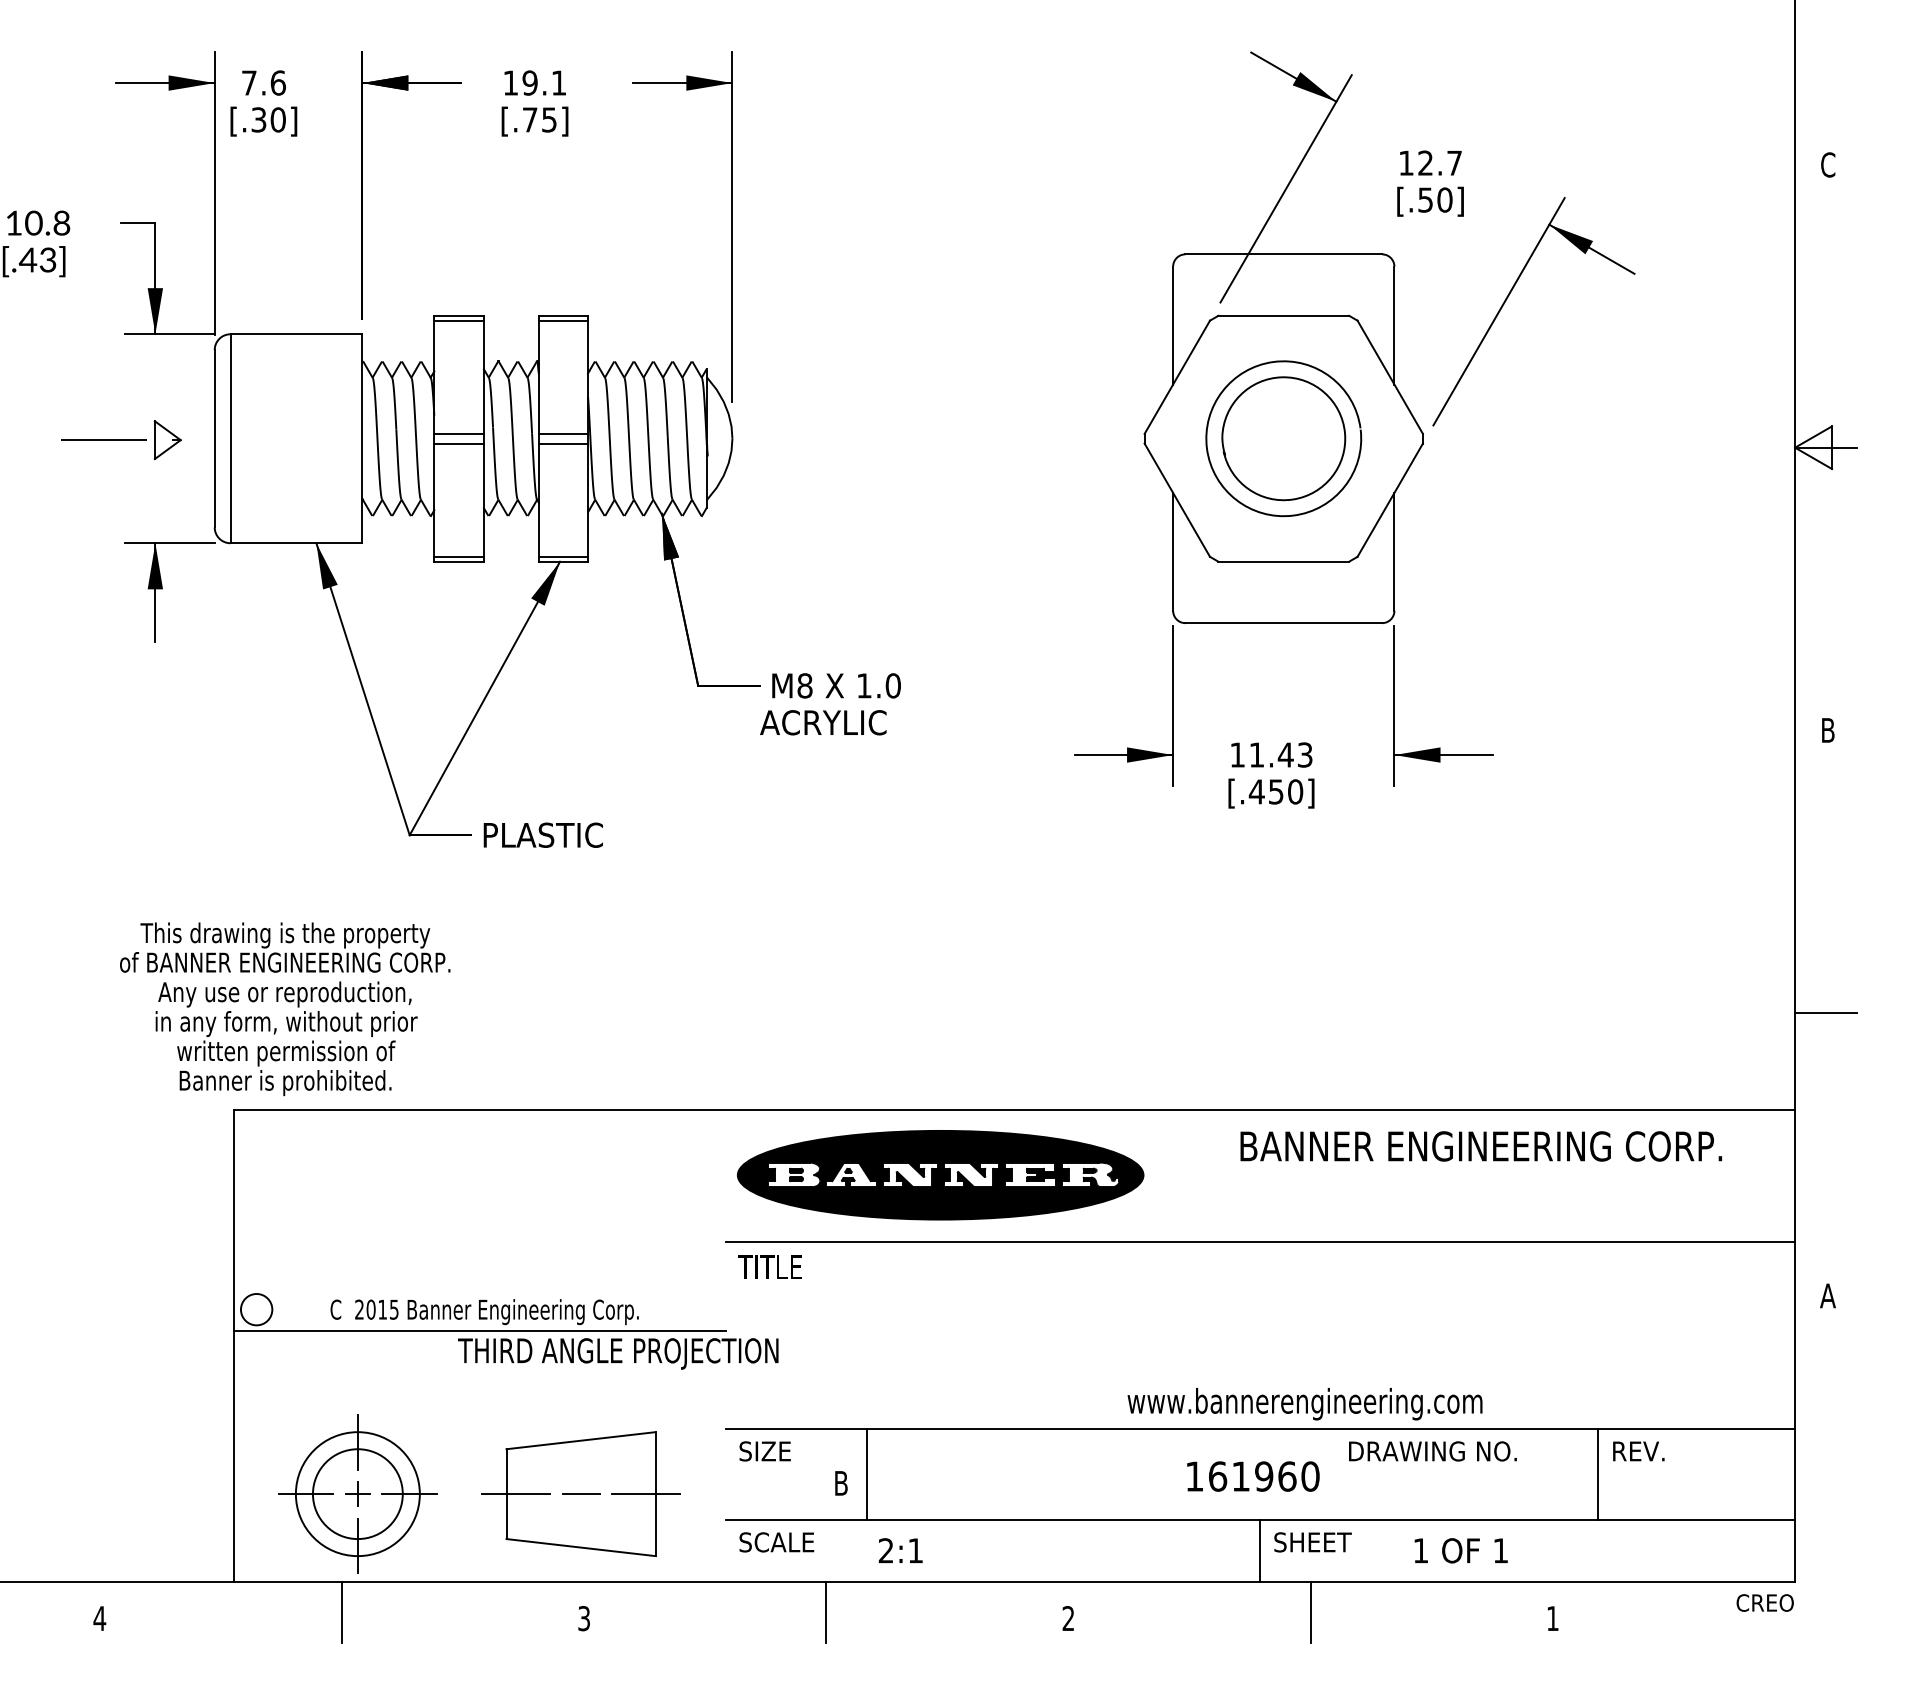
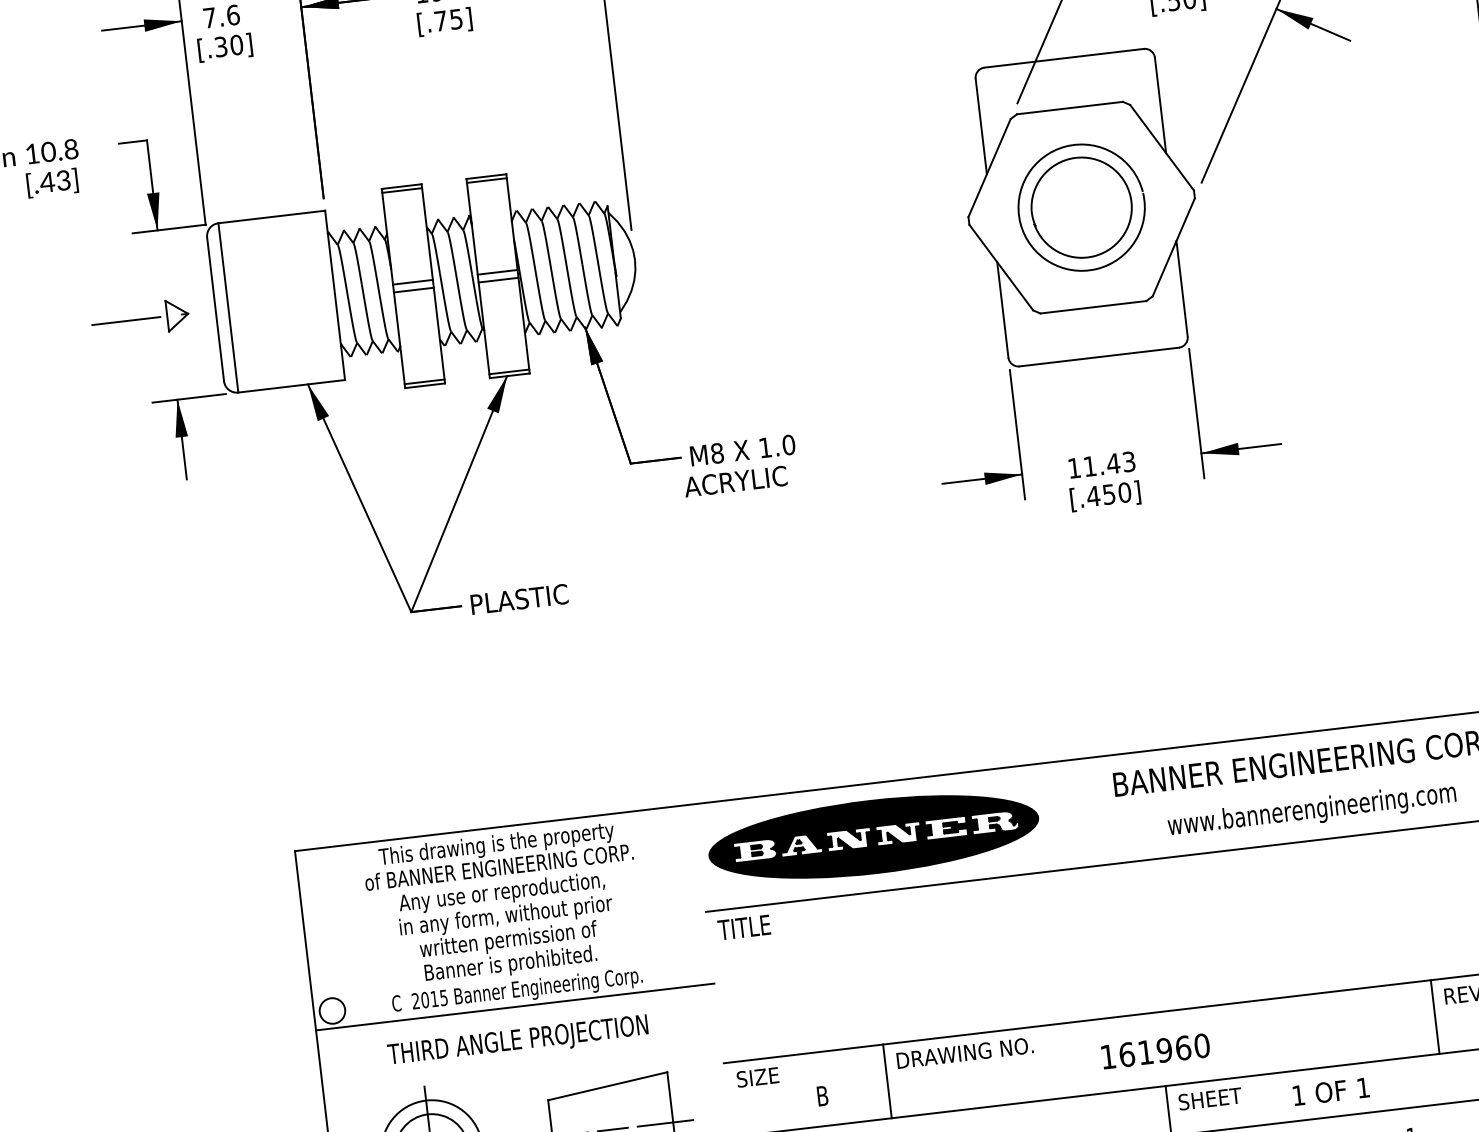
text: (285, 1009) -> (503, 905), moved
text: (618, 1353) -> (518, 1041), moved
text: (1304, 1404) -> (1311, 811), moved
text: (1432, 1451) -> (964, 1053), moved
line: (867, 1474) -> (887, 1081), moved

